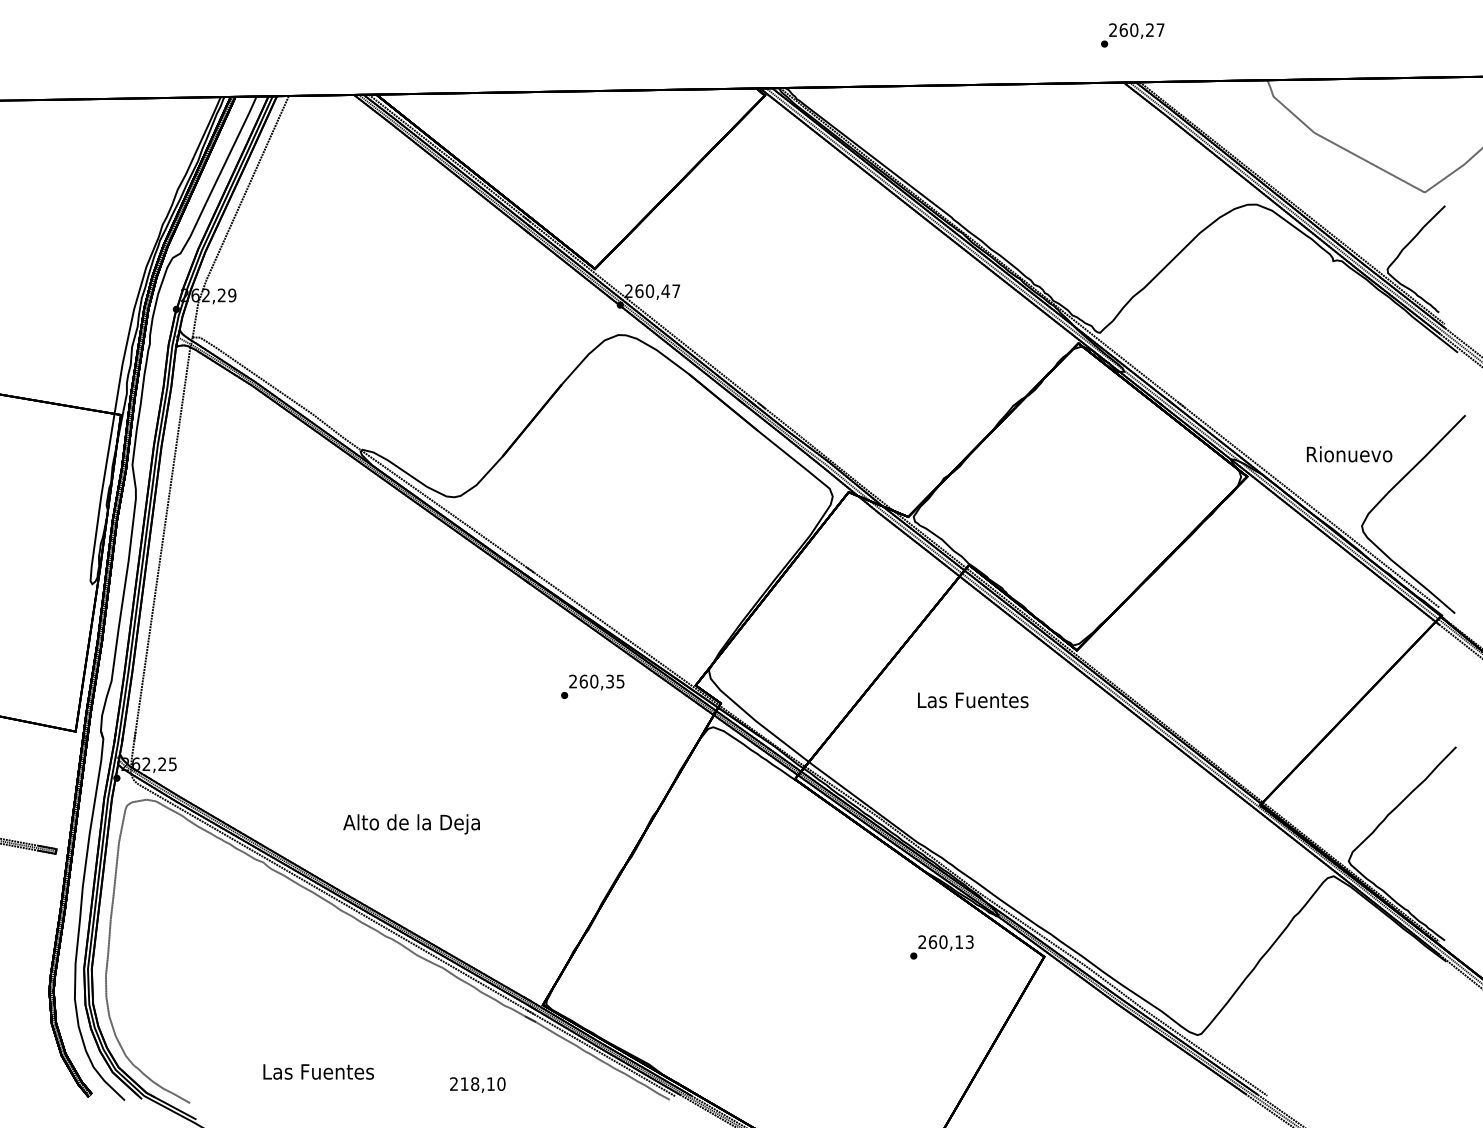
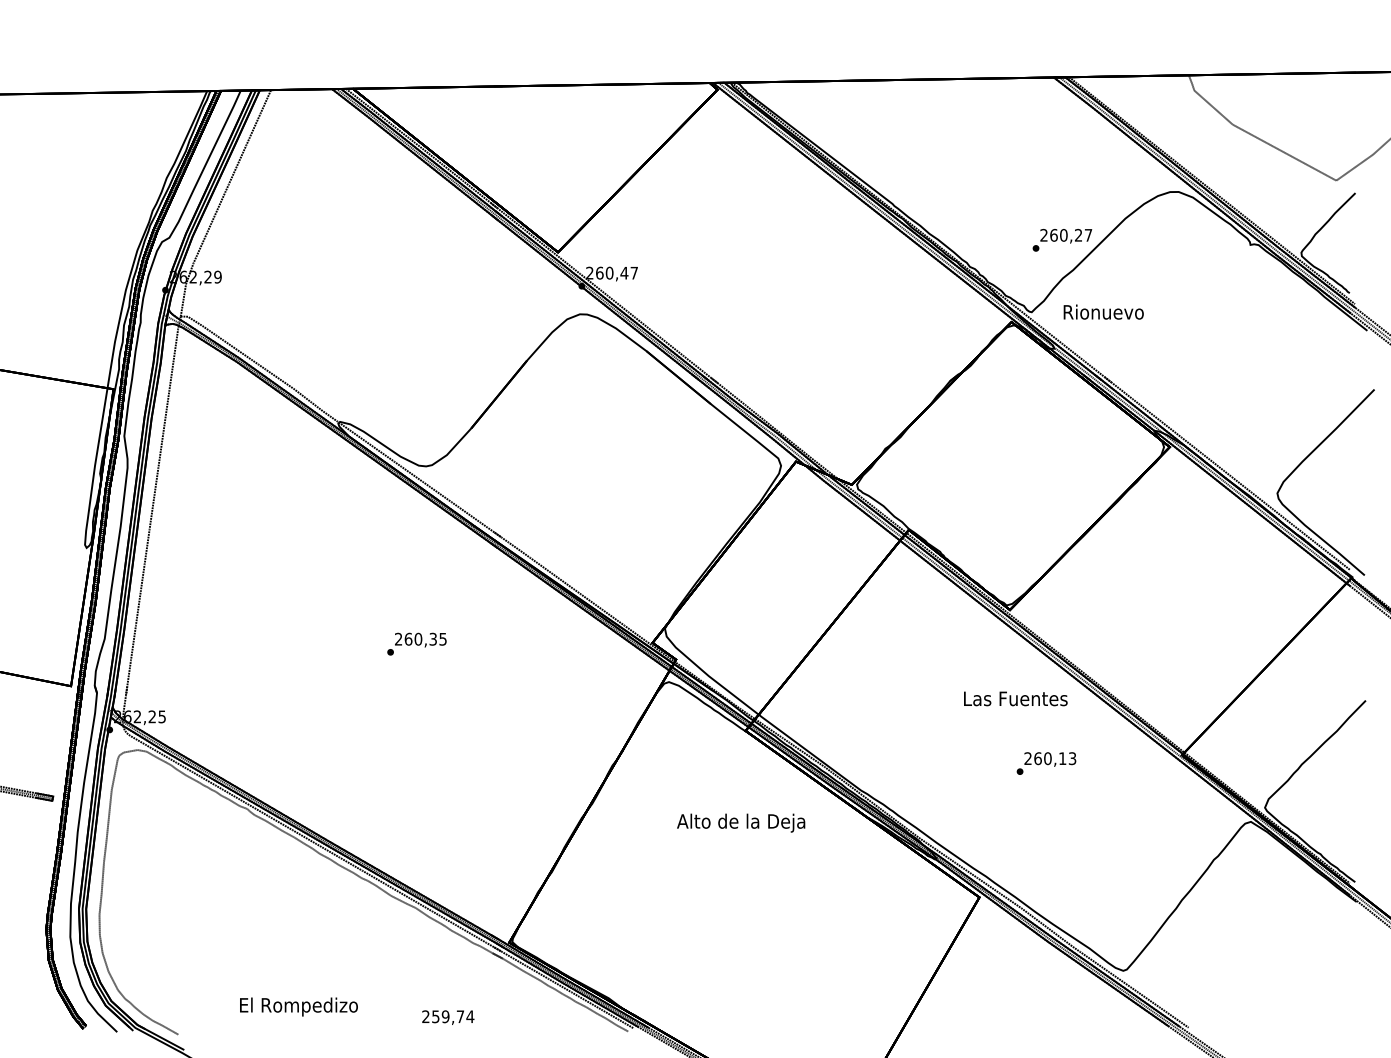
text: (1132, 35) -> (1062, 240), moved
text: (1349, 453) -> (1103, 311), moved
text: (592, 686) -> (416, 643), moved
text: (972, 699) -> (1015, 698), moved
text: (412, 823) -> (741, 822), moved
text: (941, 947) -> (1046, 763), moved
text: (318, 1073) -> (298, 1006), Las Fuentes -> El Rompedizo
text: (483, 1083) -> (453, 1016), 218,10 -> 259,74

